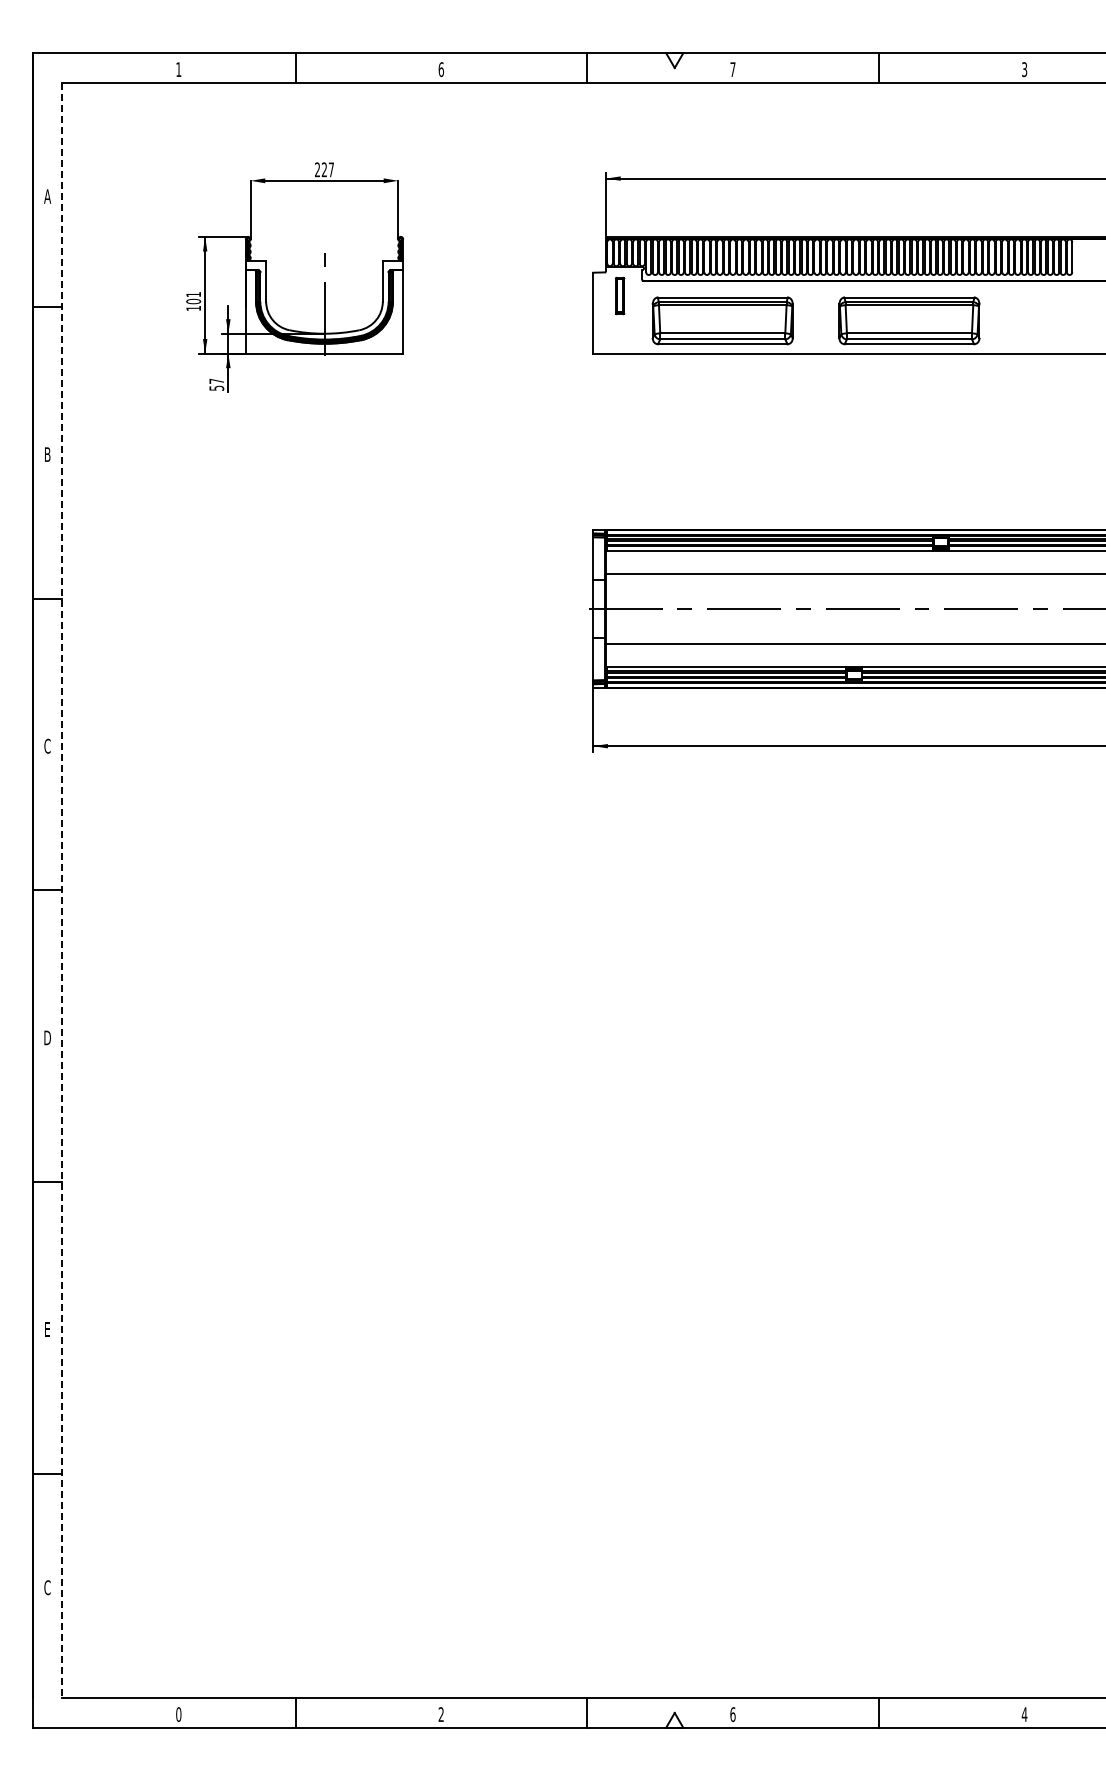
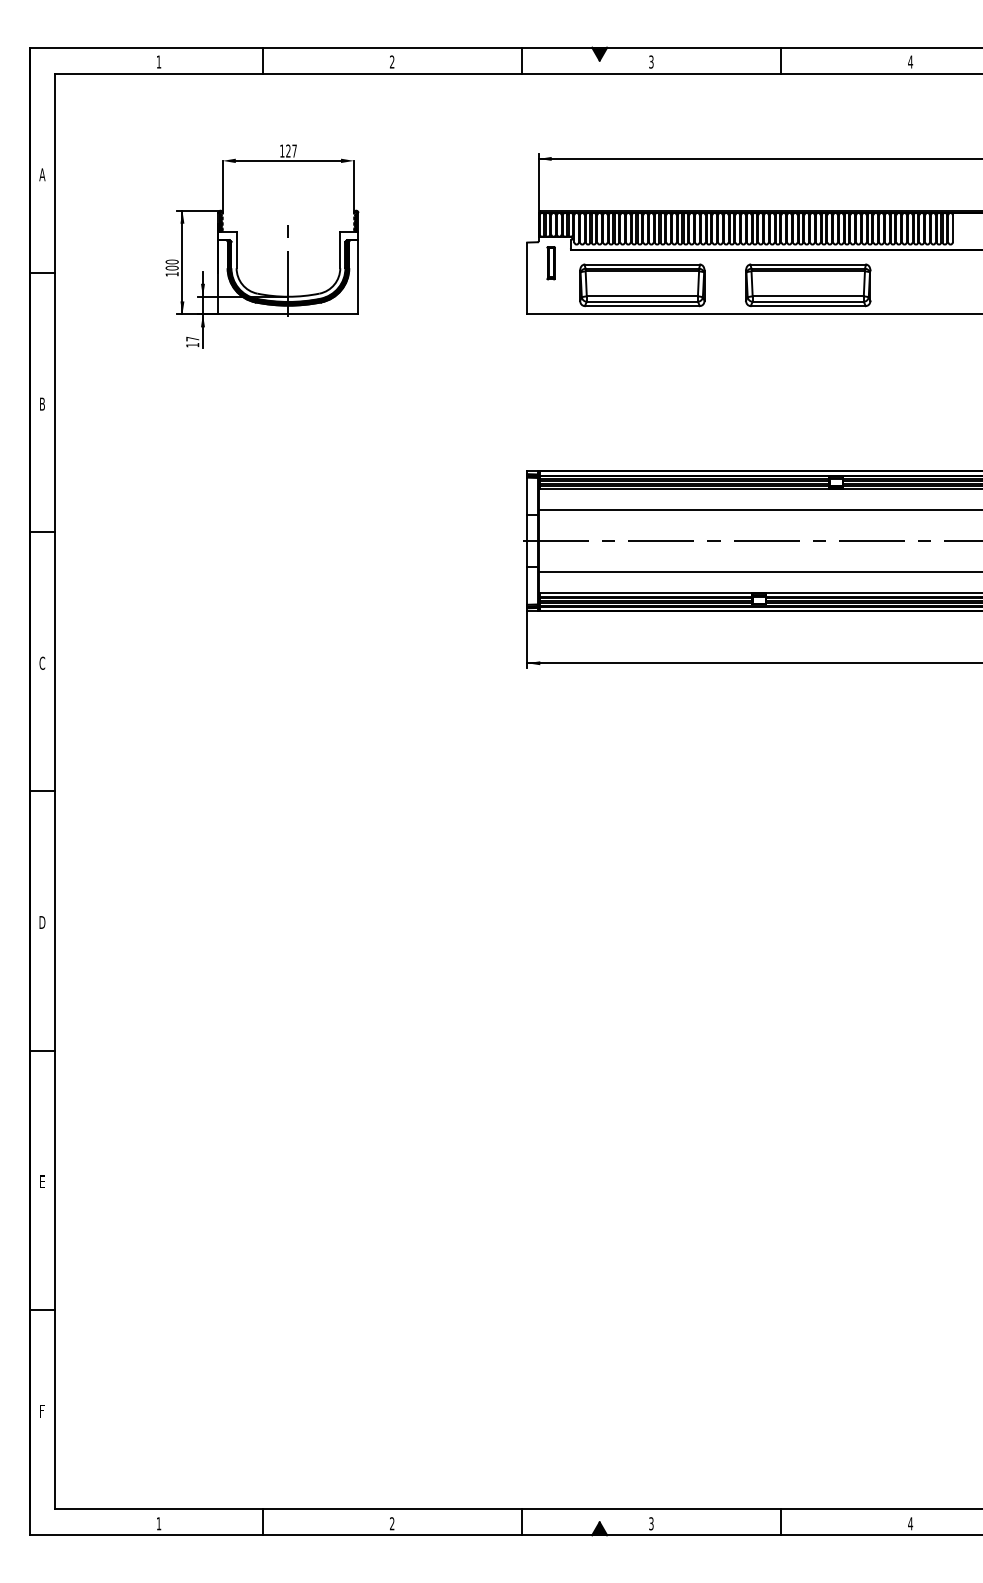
fill: (674, 60) -> (599, 53), added
text: (440, 69) -> (391, 61), 6 -> 2
text: (732, 69) -> (651, 61), 7 -> 3
text: (1024, 69) -> (910, 61), 3 -> 4
text: (317, 169) -> (282, 150), 227 -> 127
text: (193, 294) -> (172, 261), 101 -> 100
text: (216, 387) -> (192, 344), 57 -> 17
line: (62, 890) -> (55, 791), dashed -> solid
text: (47, 1587) -> (42, 1410), C -> F
text: (178, 1714) -> (158, 1523), 0 -> 1
text: (732, 1714) -> (651, 1523), 6 -> 3
fill: (674, 1719) -> (599, 1528), added

